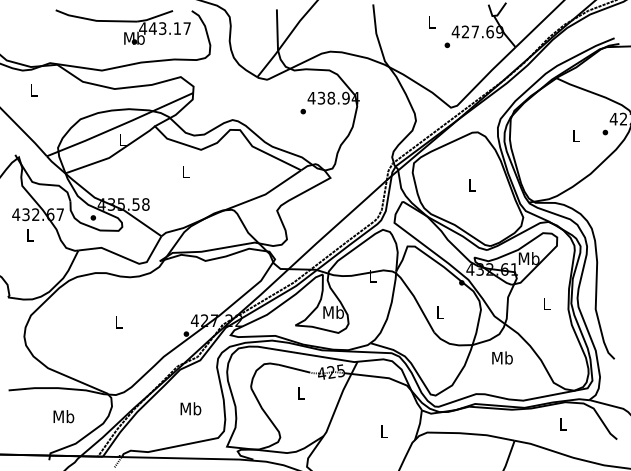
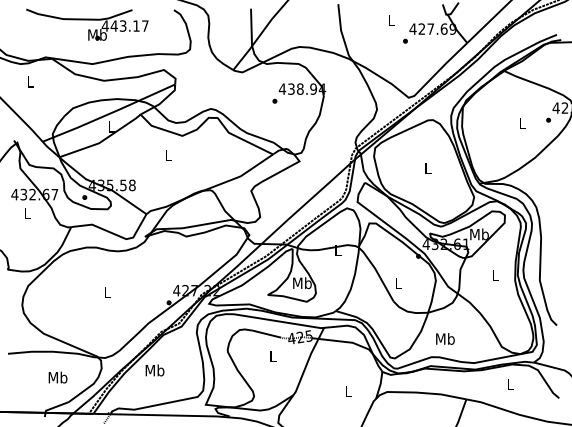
part: (122, 26) -> (86, 24), moved
text: (502, 357) -> (445, 338), moved
text: (190, 408) -> (154, 370), moved

